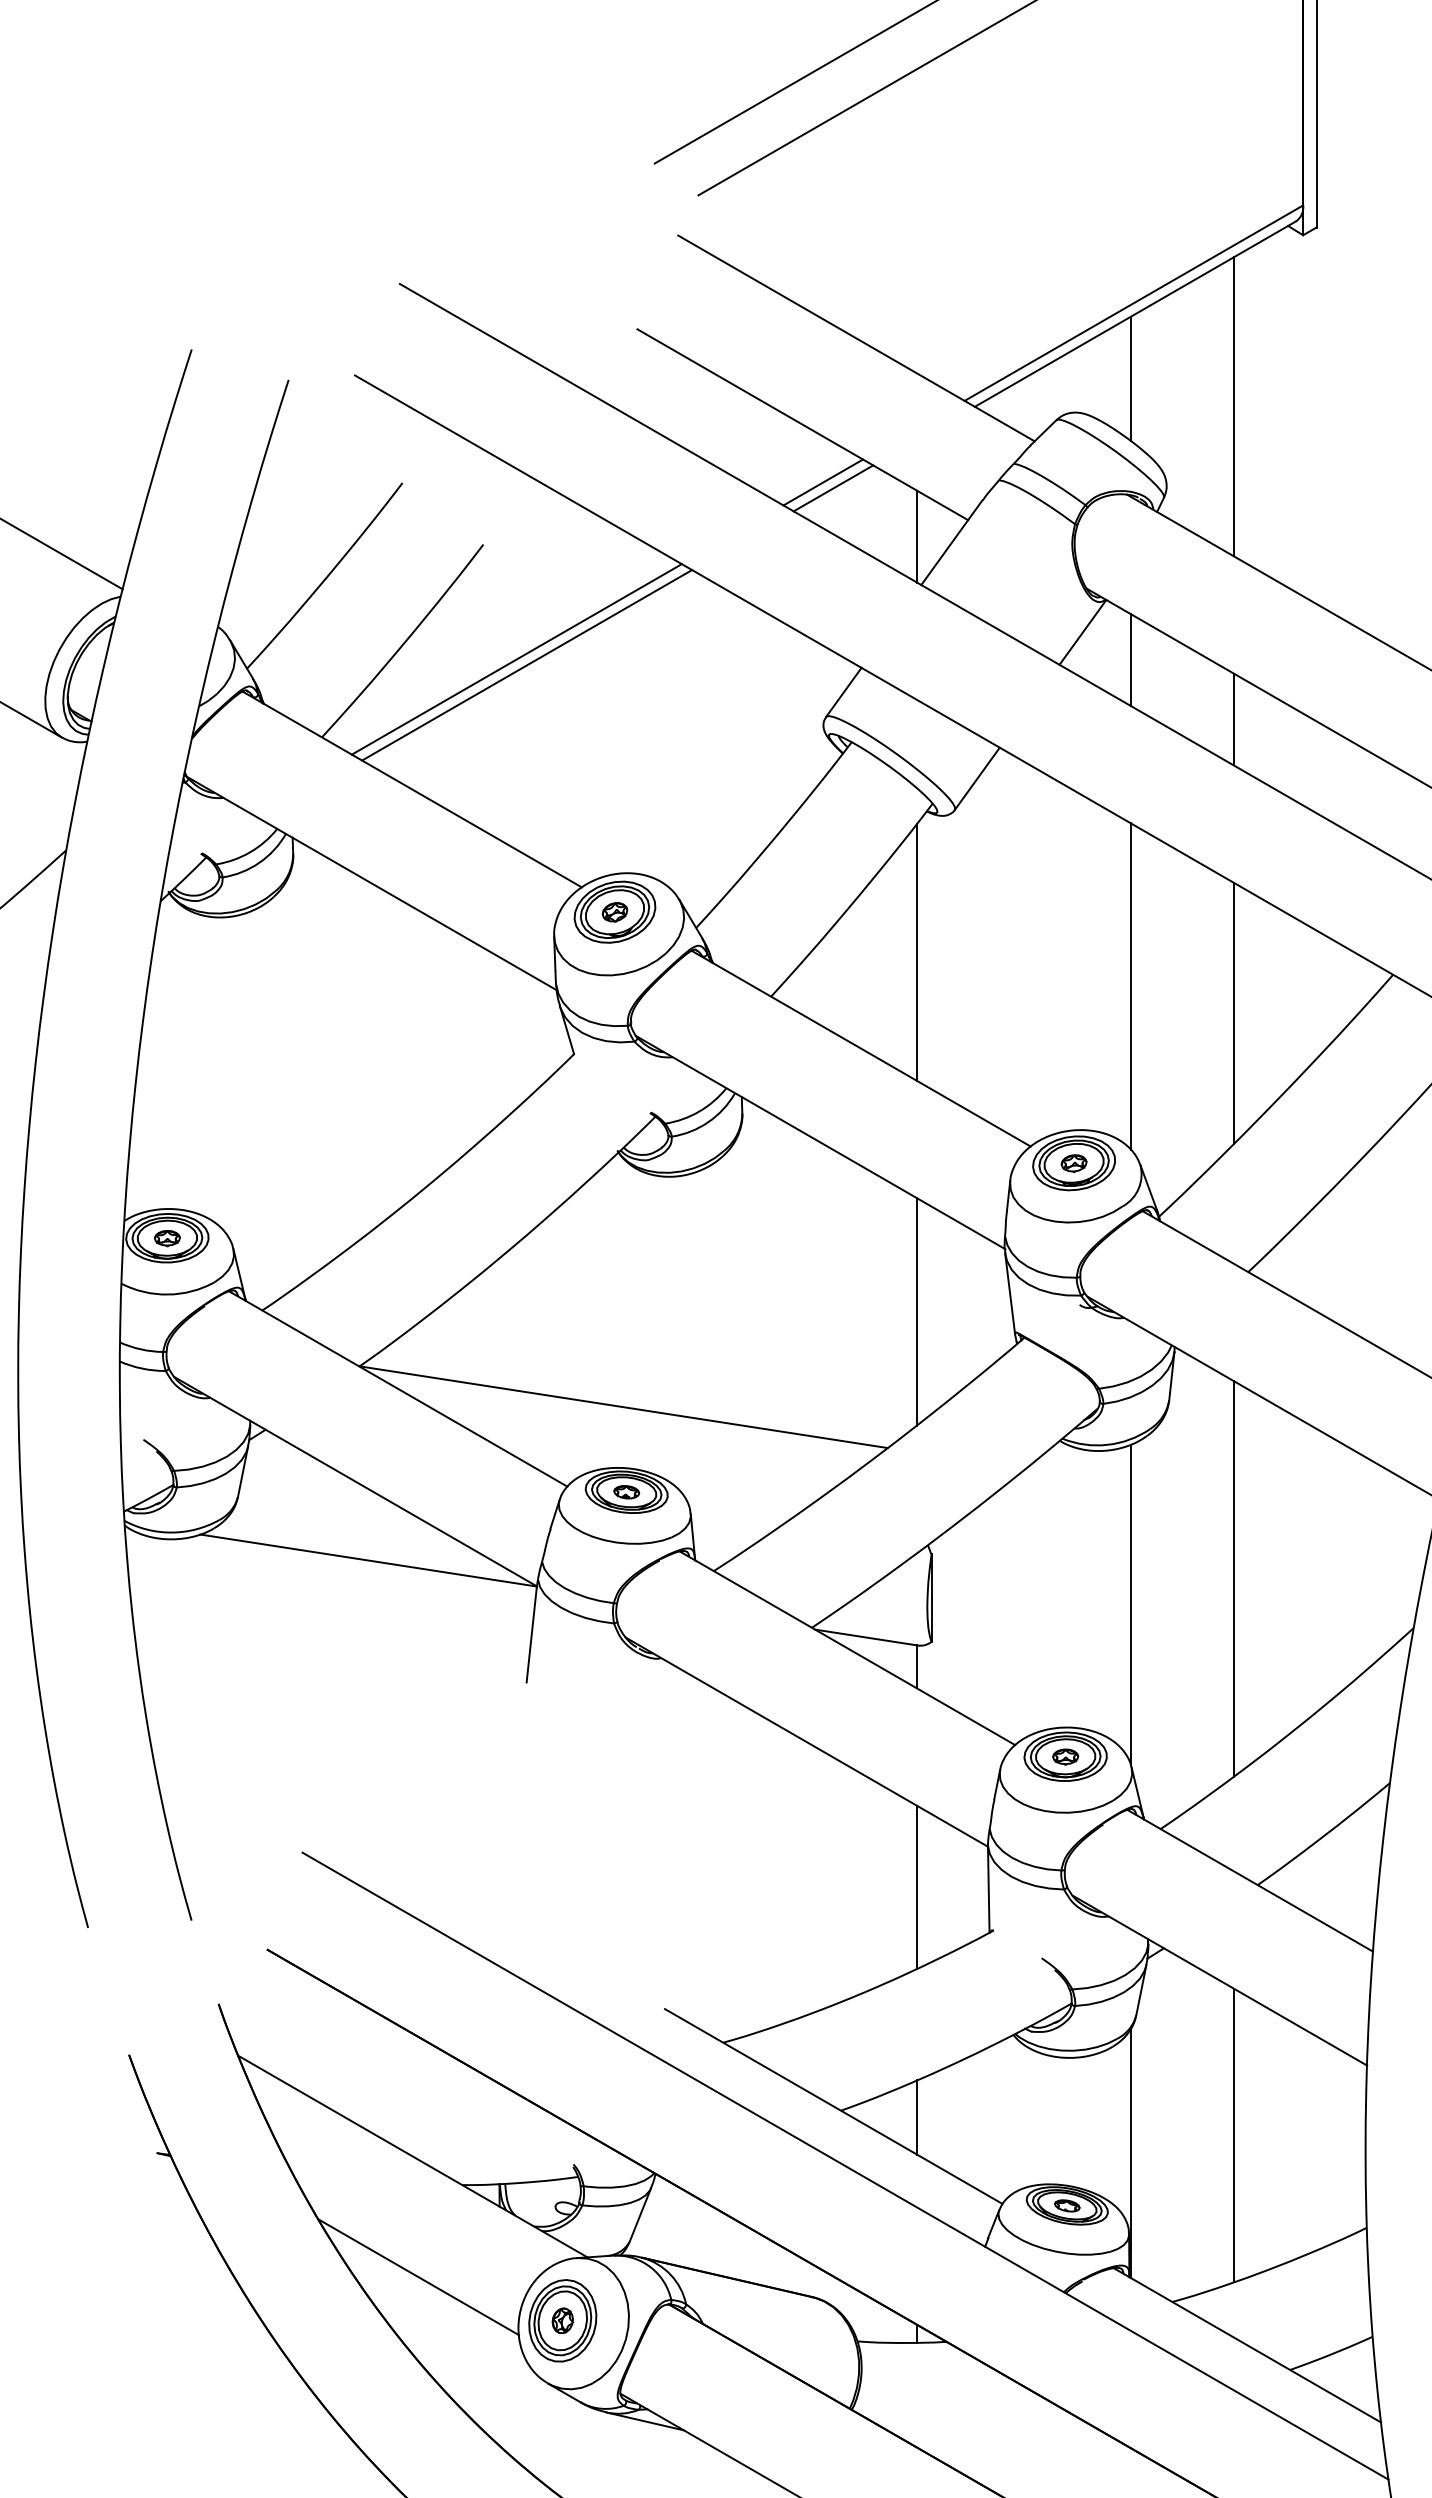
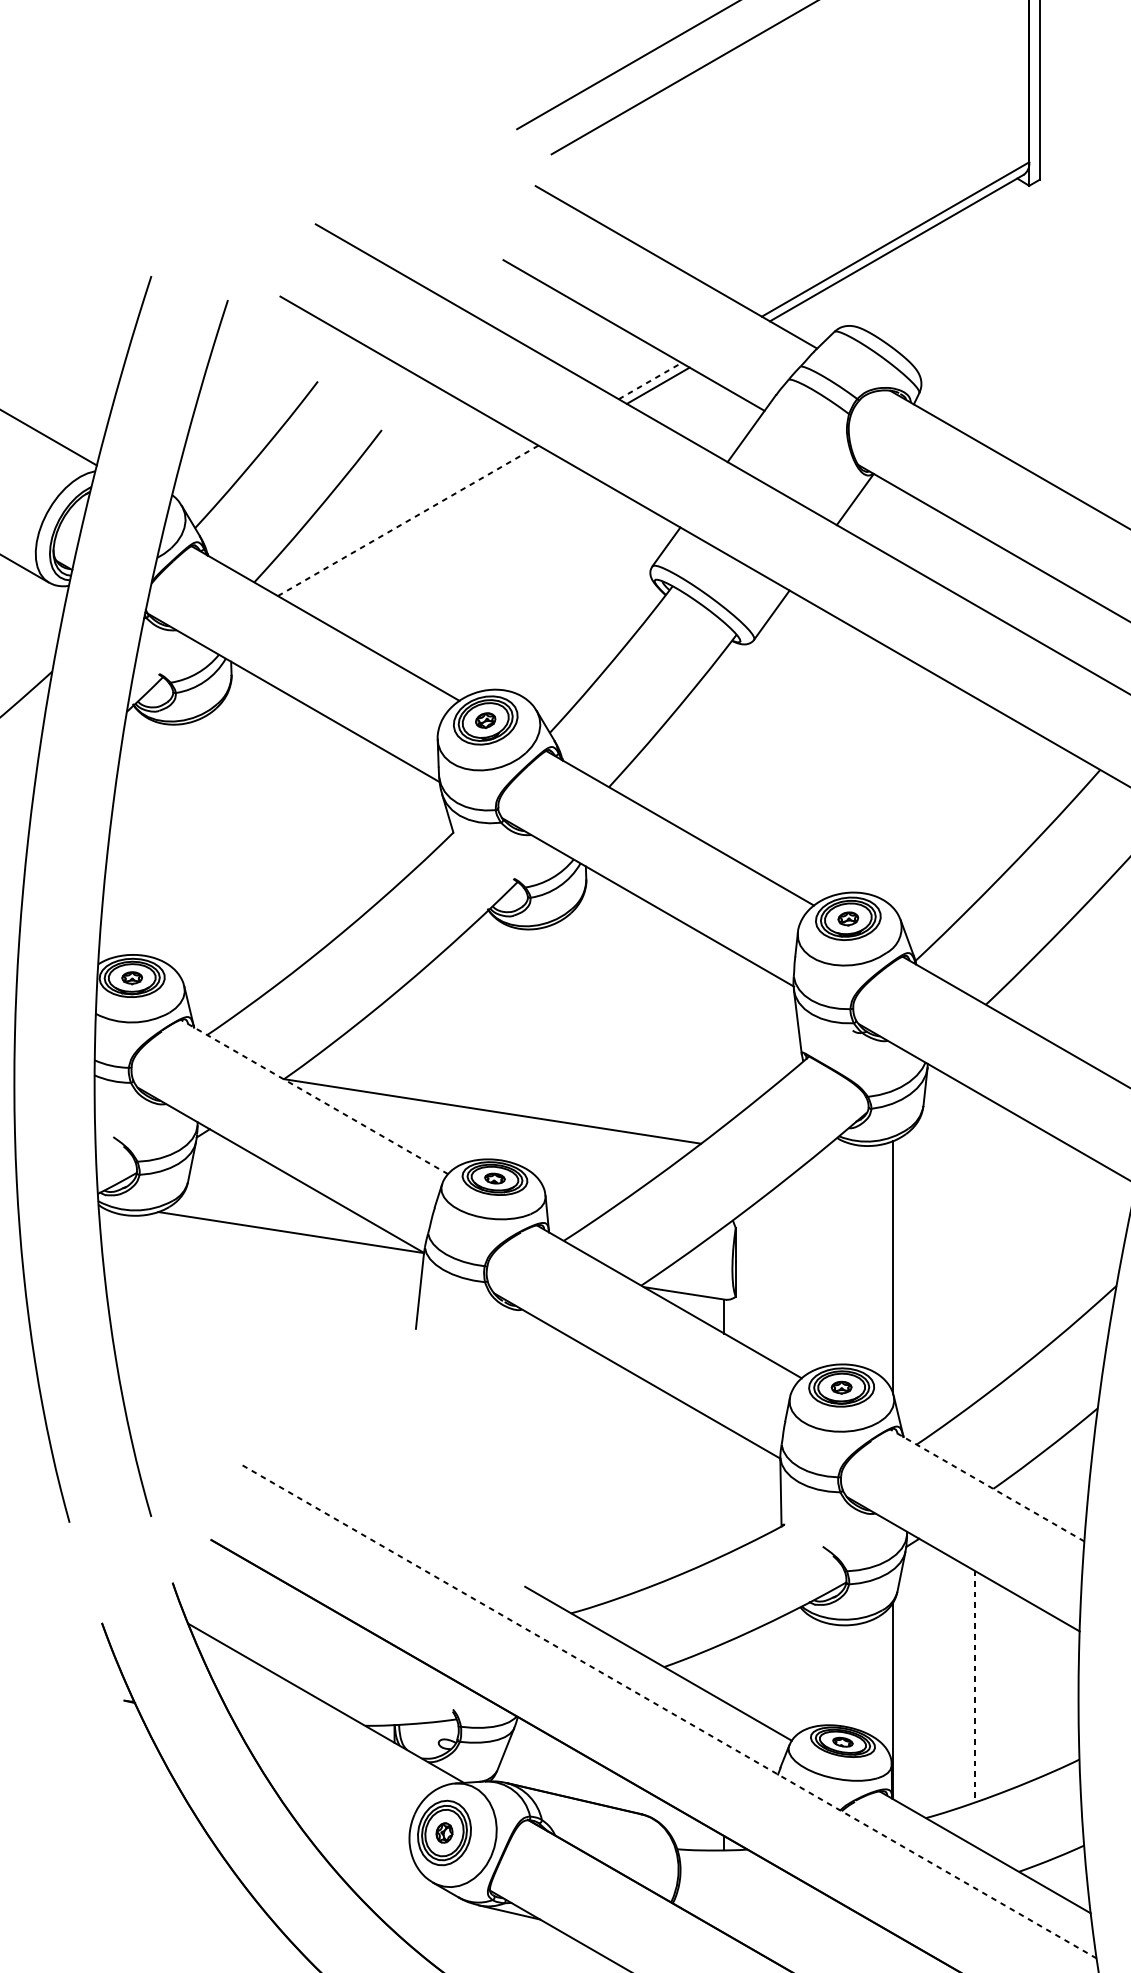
line: (1131, 378) -> (893, 298), removed
line: (1233, 406) -> (974, 321), removed
line: (823, 482) -> (650, 381), solid -> dashed
line: (916, 536) -> (723, 423), removed
line: (516, 659) -> (407, 520), solid -> dashed
line: (1131, 660) -> (893, 521), removed
line: (527, 665) -> (416, 525), removed
line: (1233, 719) -> (974, 568), removed
line: (916, 952) -> (723, 752), removed
line: (1131, 986) -> (893, 779), removed
line: (1233, 1012) -> (974, 799), removed
line: (916, 1311) -> (723, 1035), removed
line: (398, 1388) -> (314, 1096), solid -> dashed
line: (1233, 1578) -> (974, 1246), removed
line: (1250, 1880) -> (987, 1485), solid -> dashed
line: (916, 1886) -> (723, 1489), removed
line: (916, 2117) -> (723, 1672), removed
line: (1233, 2135) -> (974, 1686), solid -> dashed
line: (845, 2165) -> (667, 1710), solid -> dashed
line: (418, 2277) -> (330, 1798), removed

